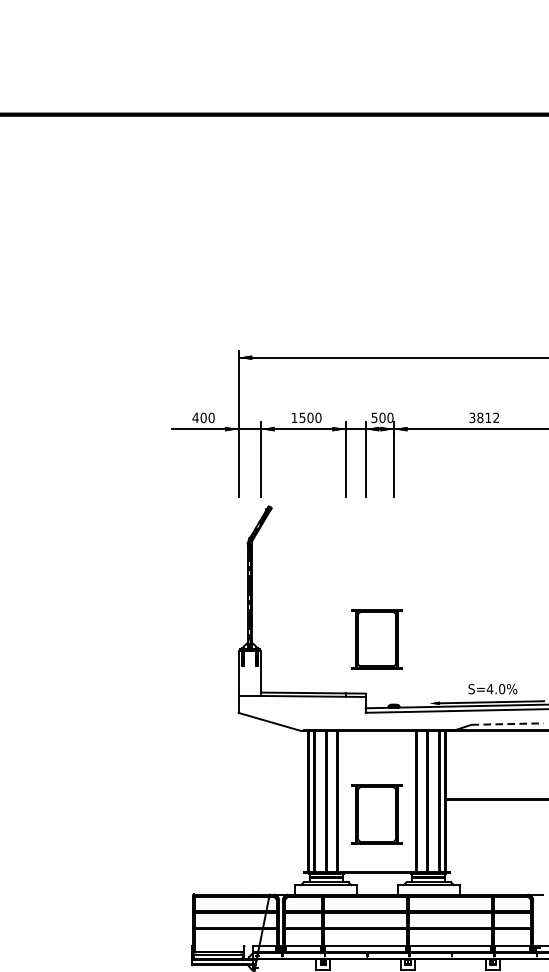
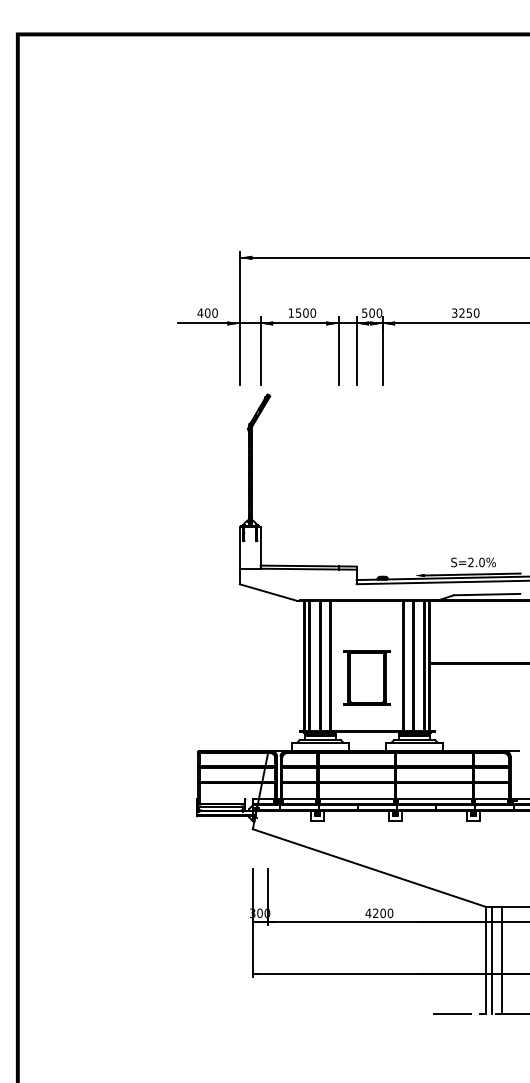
text: (488, 417) -> (469, 312), 3812 -> 3250
part: (376, 639) -> (366, 516), removed
text: (489, 689) -> (470, 562), S=4.0% -> S=2.0%
line: (508, 723) -> (487, 594), dashed -> solid

